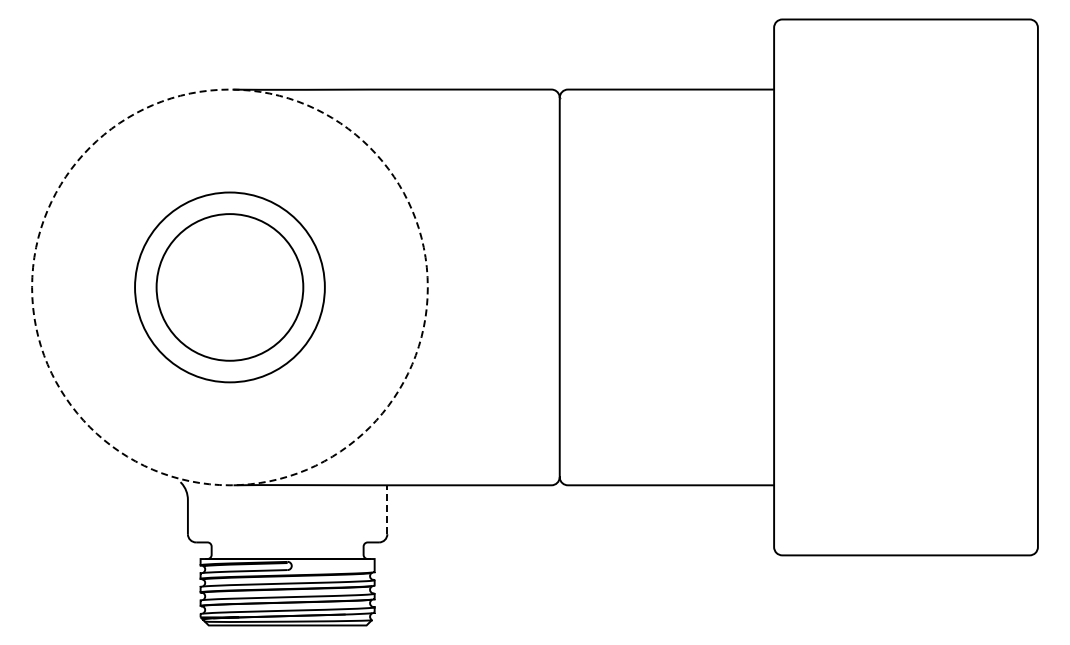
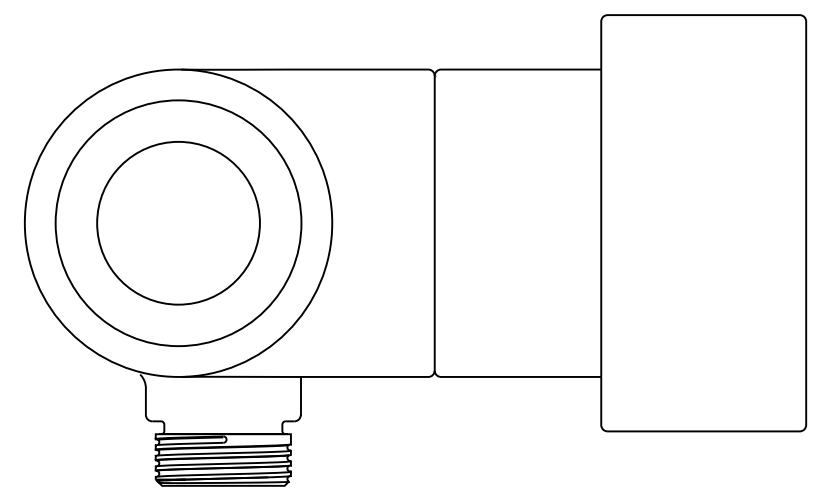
circle: (229, 287) -> (178, 223), dashed -> solid
circle: (229, 287) -> (178, 223), size x1.43
circle: (229, 287) -> (178, 223), size x1.67
line: (387, 509) -> (300, 395), dashed -> solid

